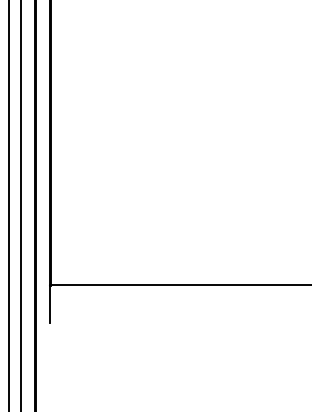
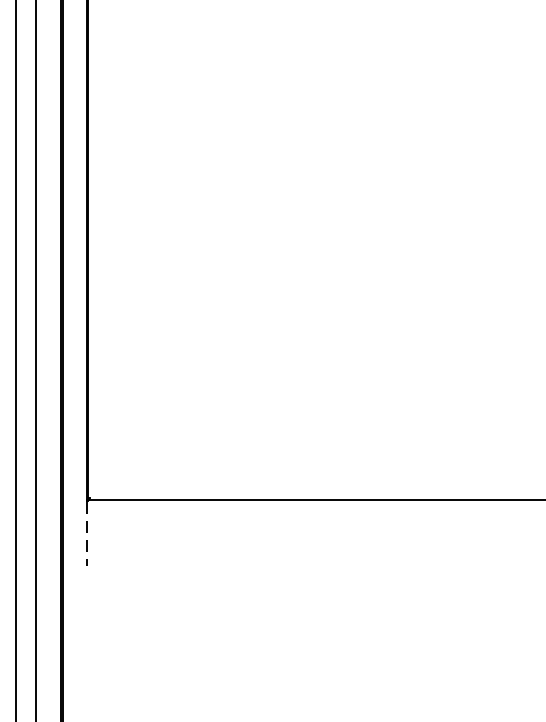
line: (49, 304) -> (86, 533), solid -> dashed

